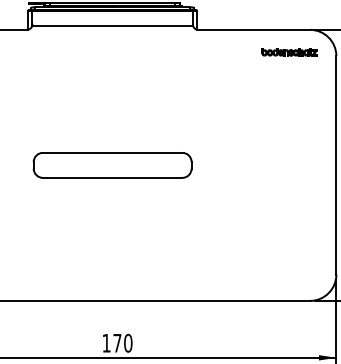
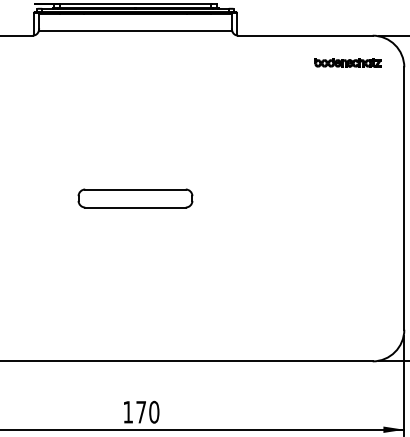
part: (112, 165) -> (135, 198), size x0.6

